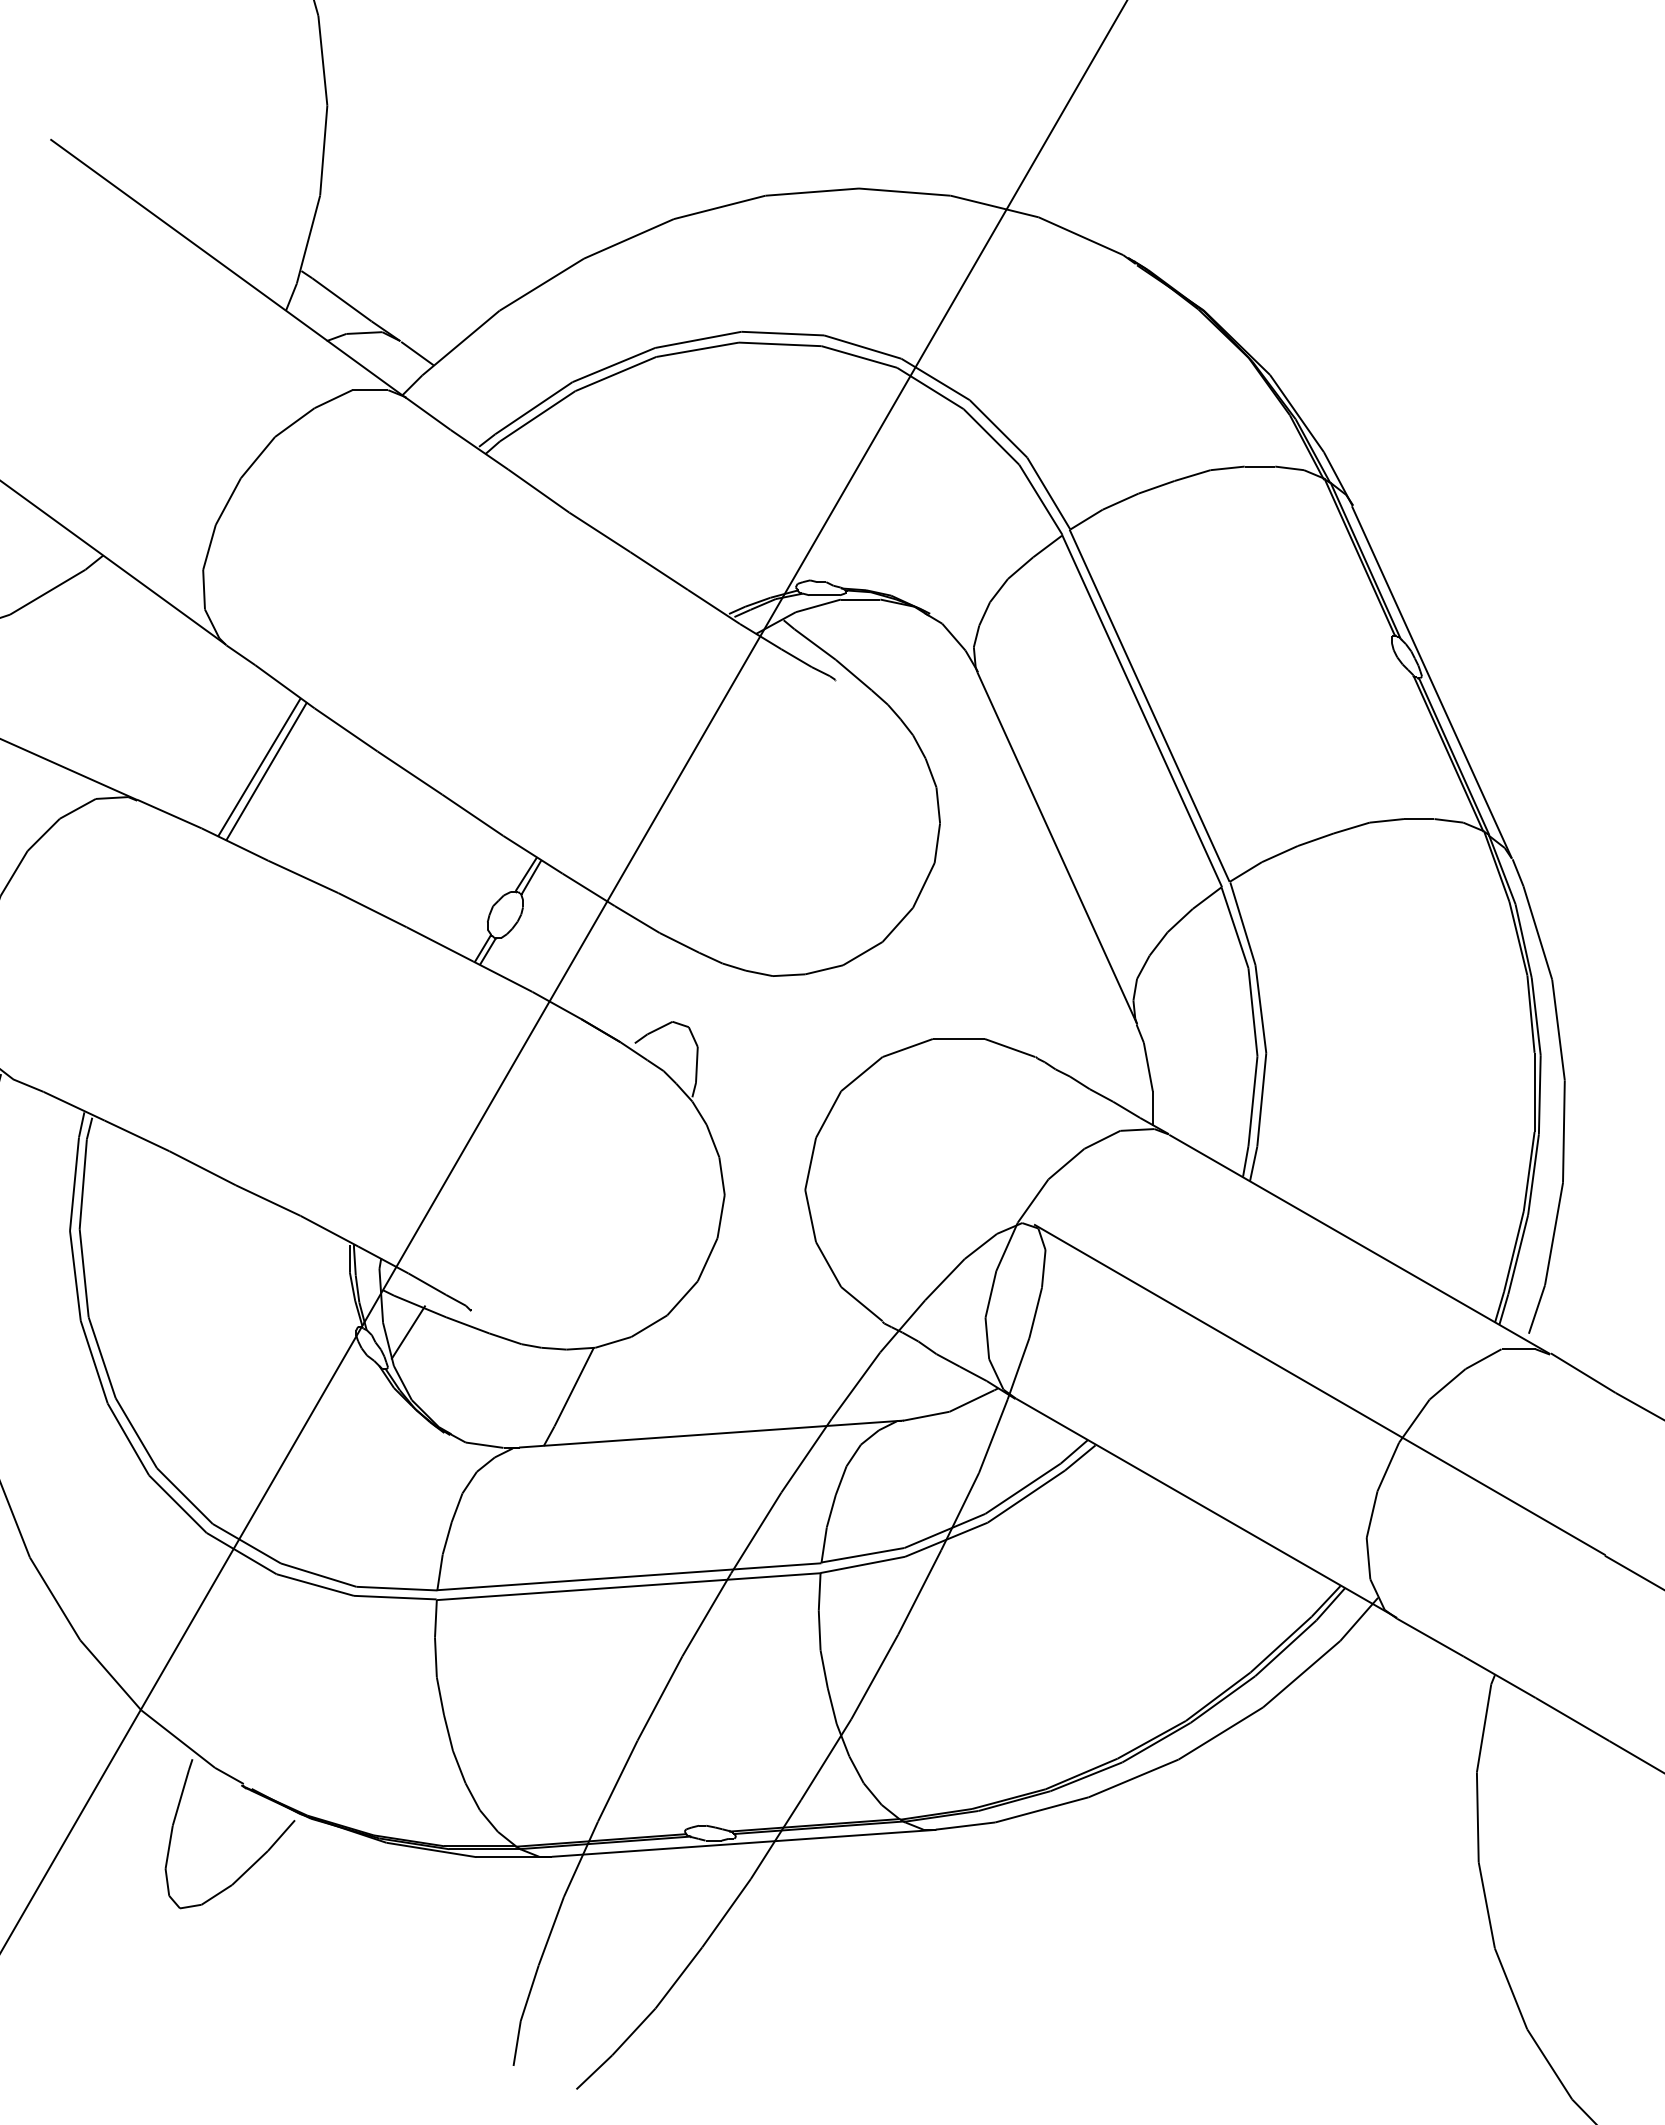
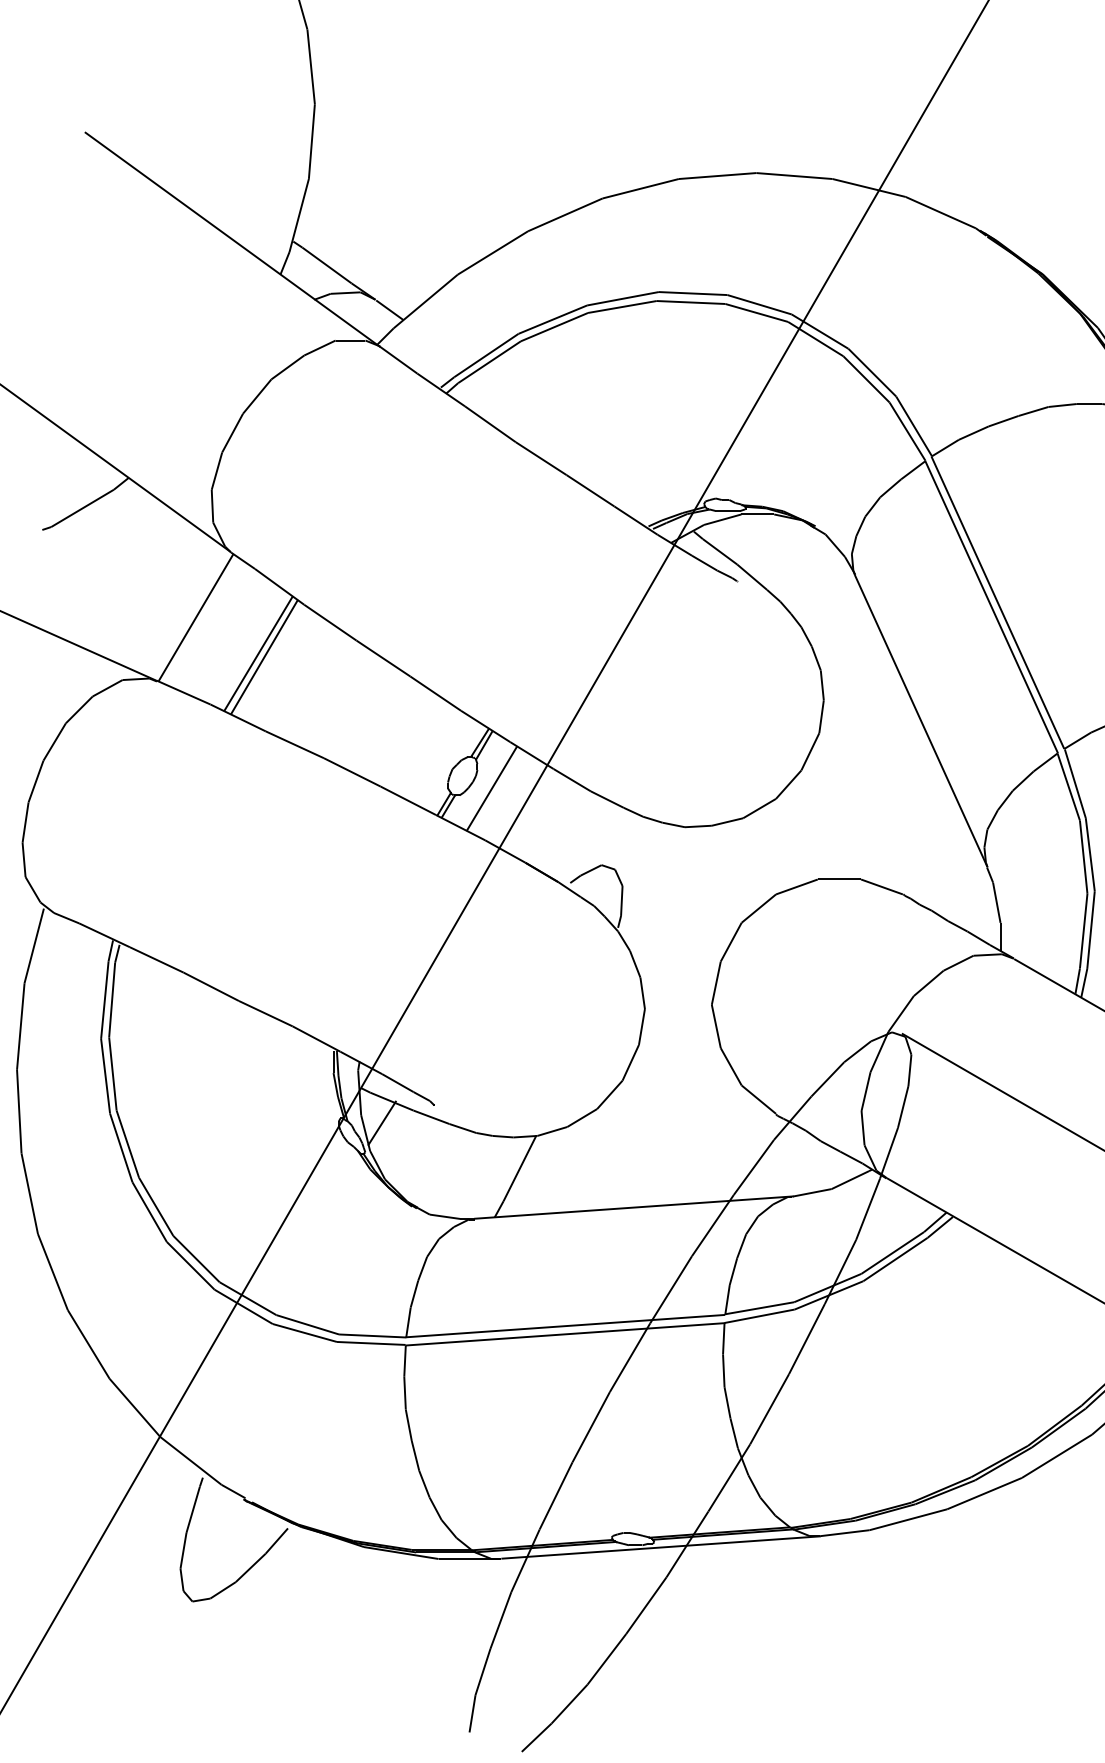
line: (184, 723) -> (196, 617), added
line: (540, 929) -> (491, 788), added

